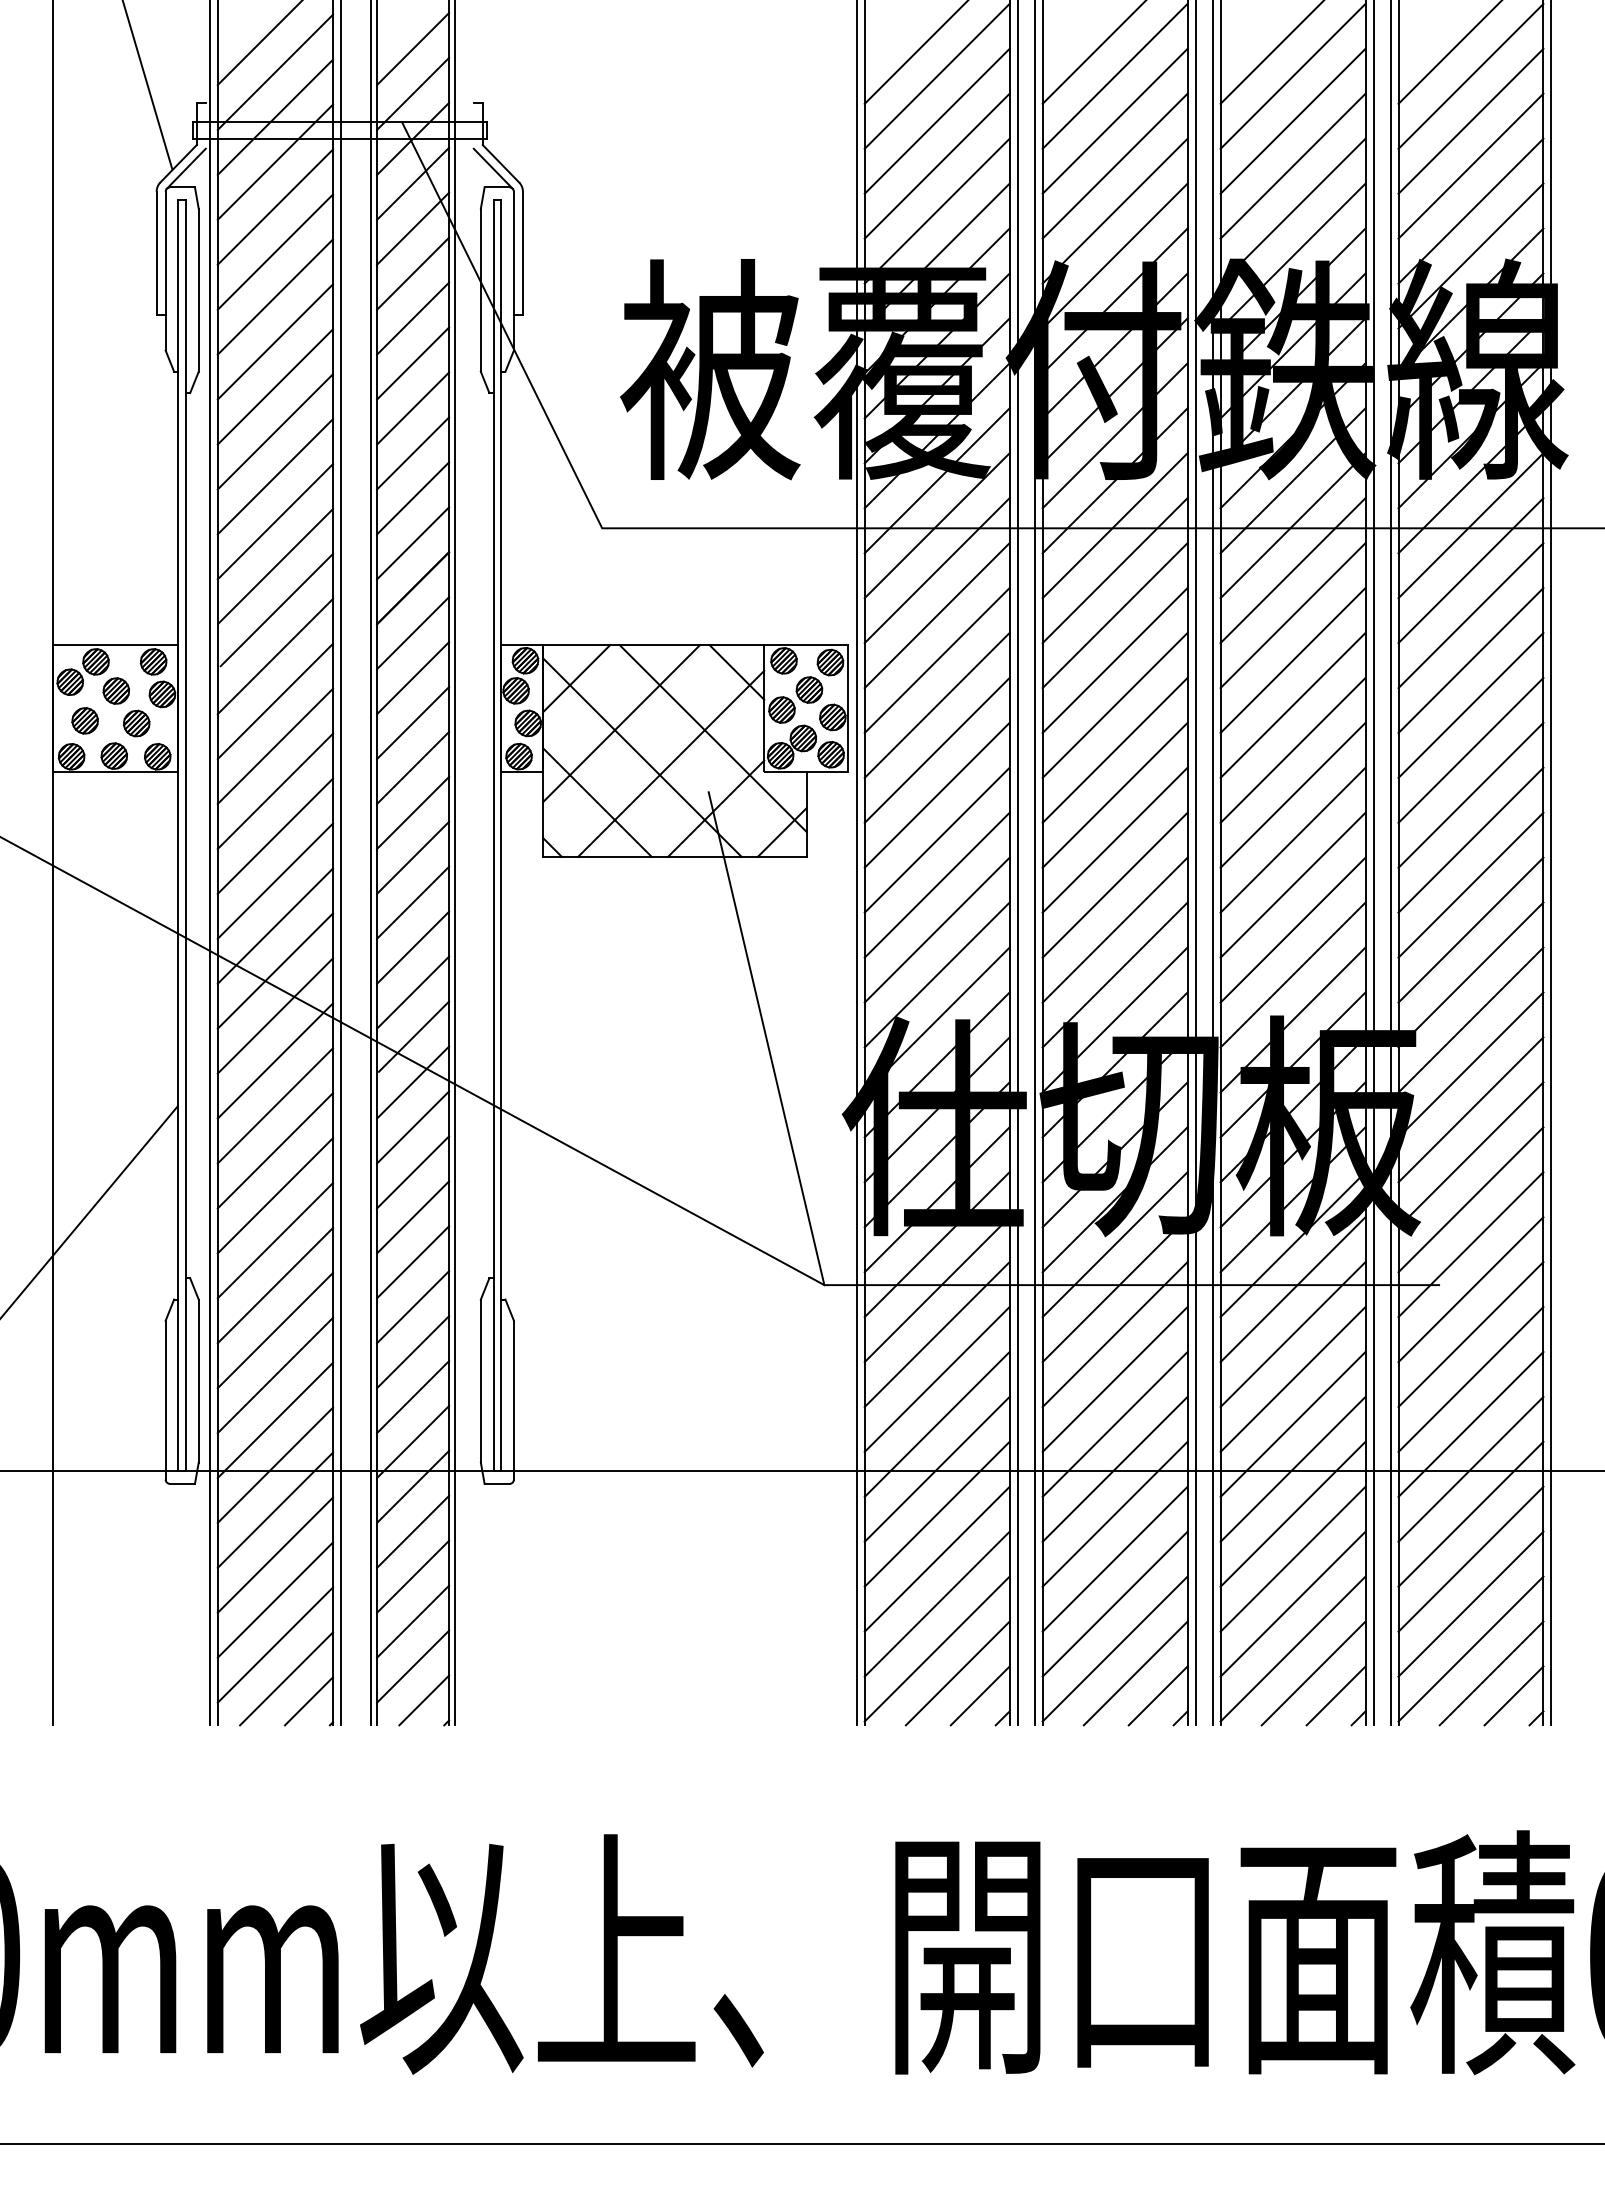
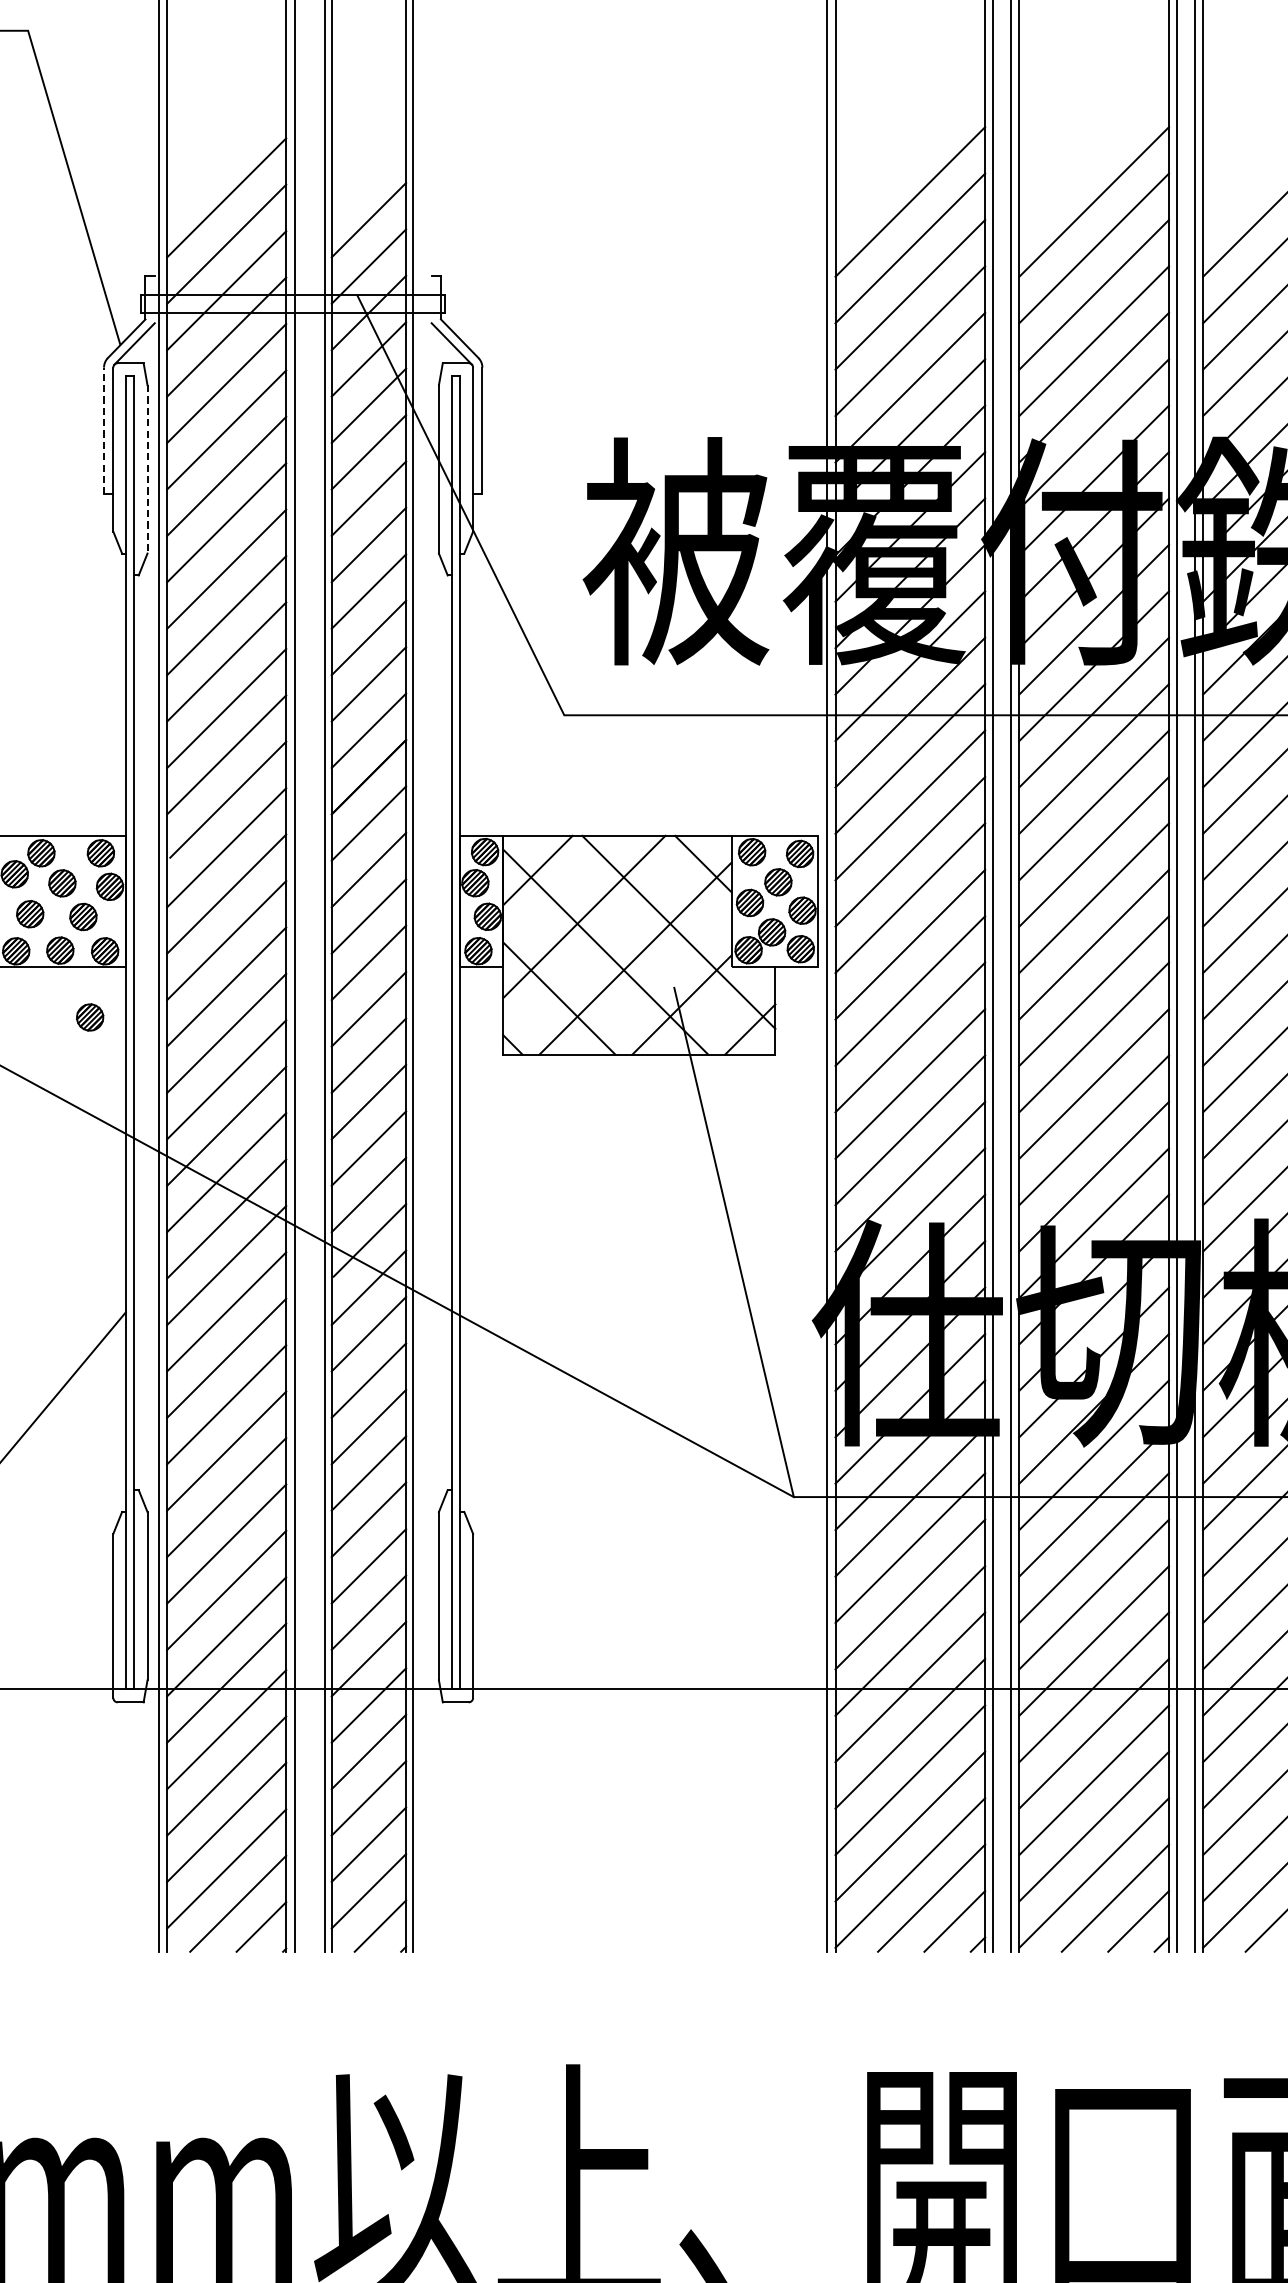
line: (156, 252) -> (103, 430), solid -> dashed
line: (198, 290) -> (147, 469), solid -> dashed
part: (142, 820) -> (89, 1017), added

